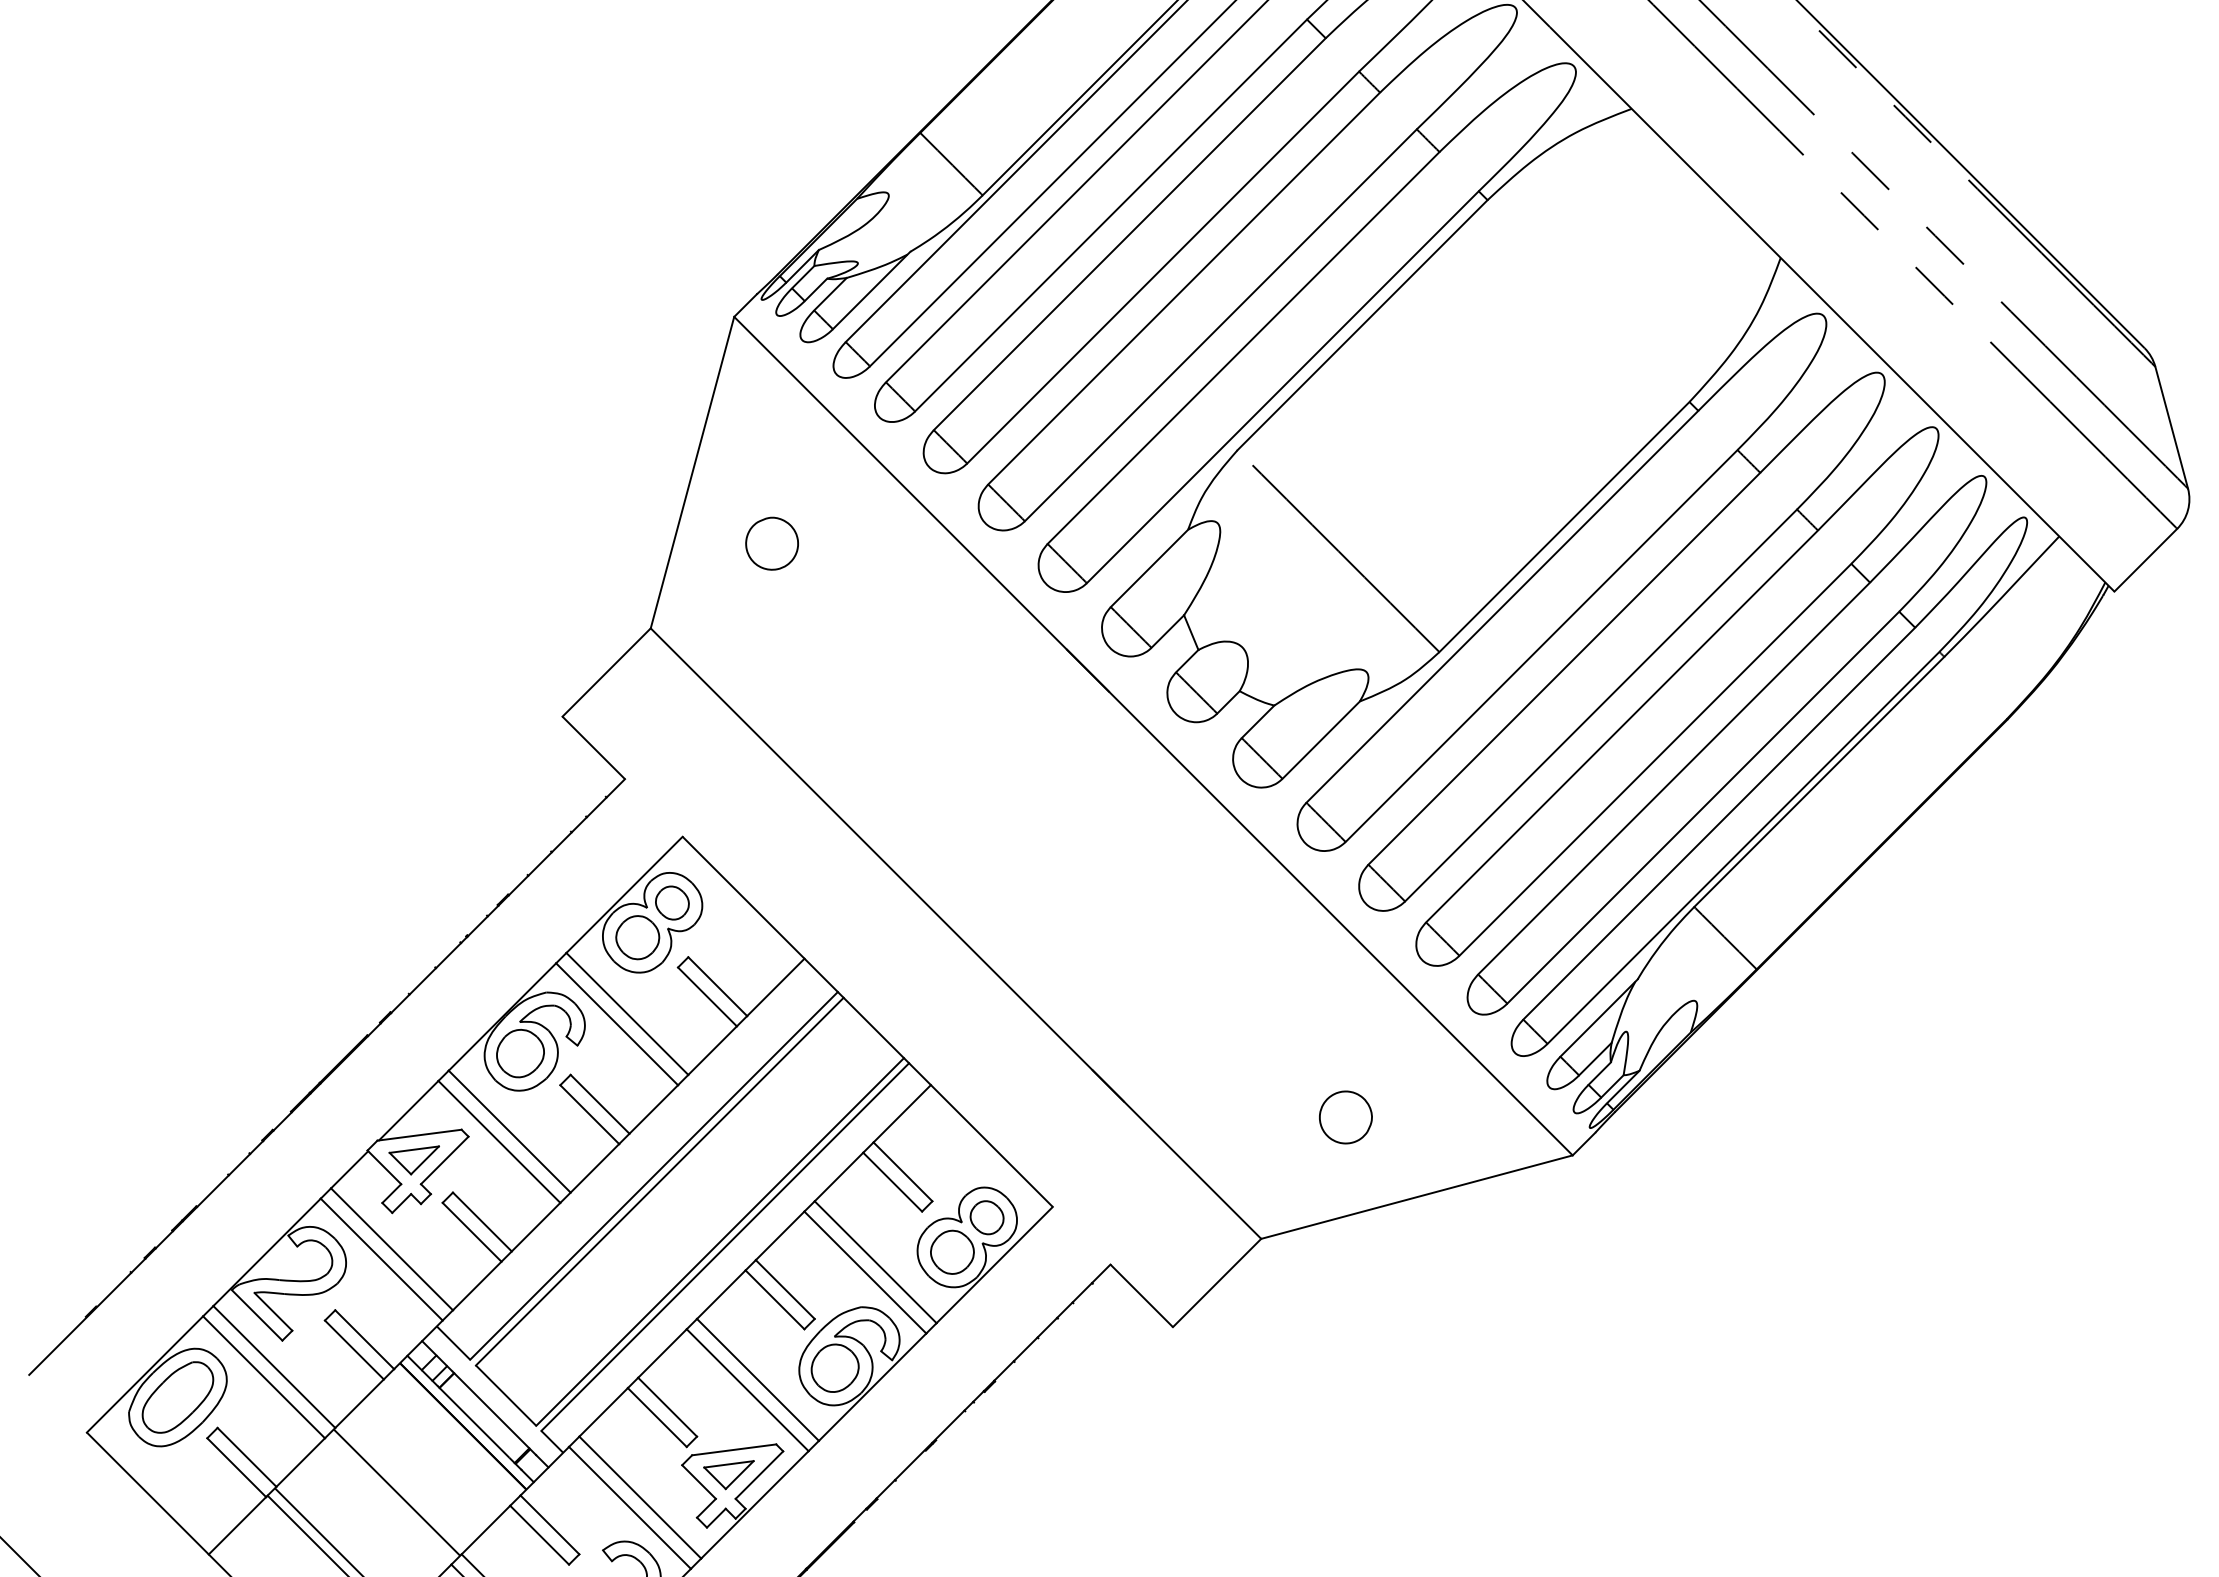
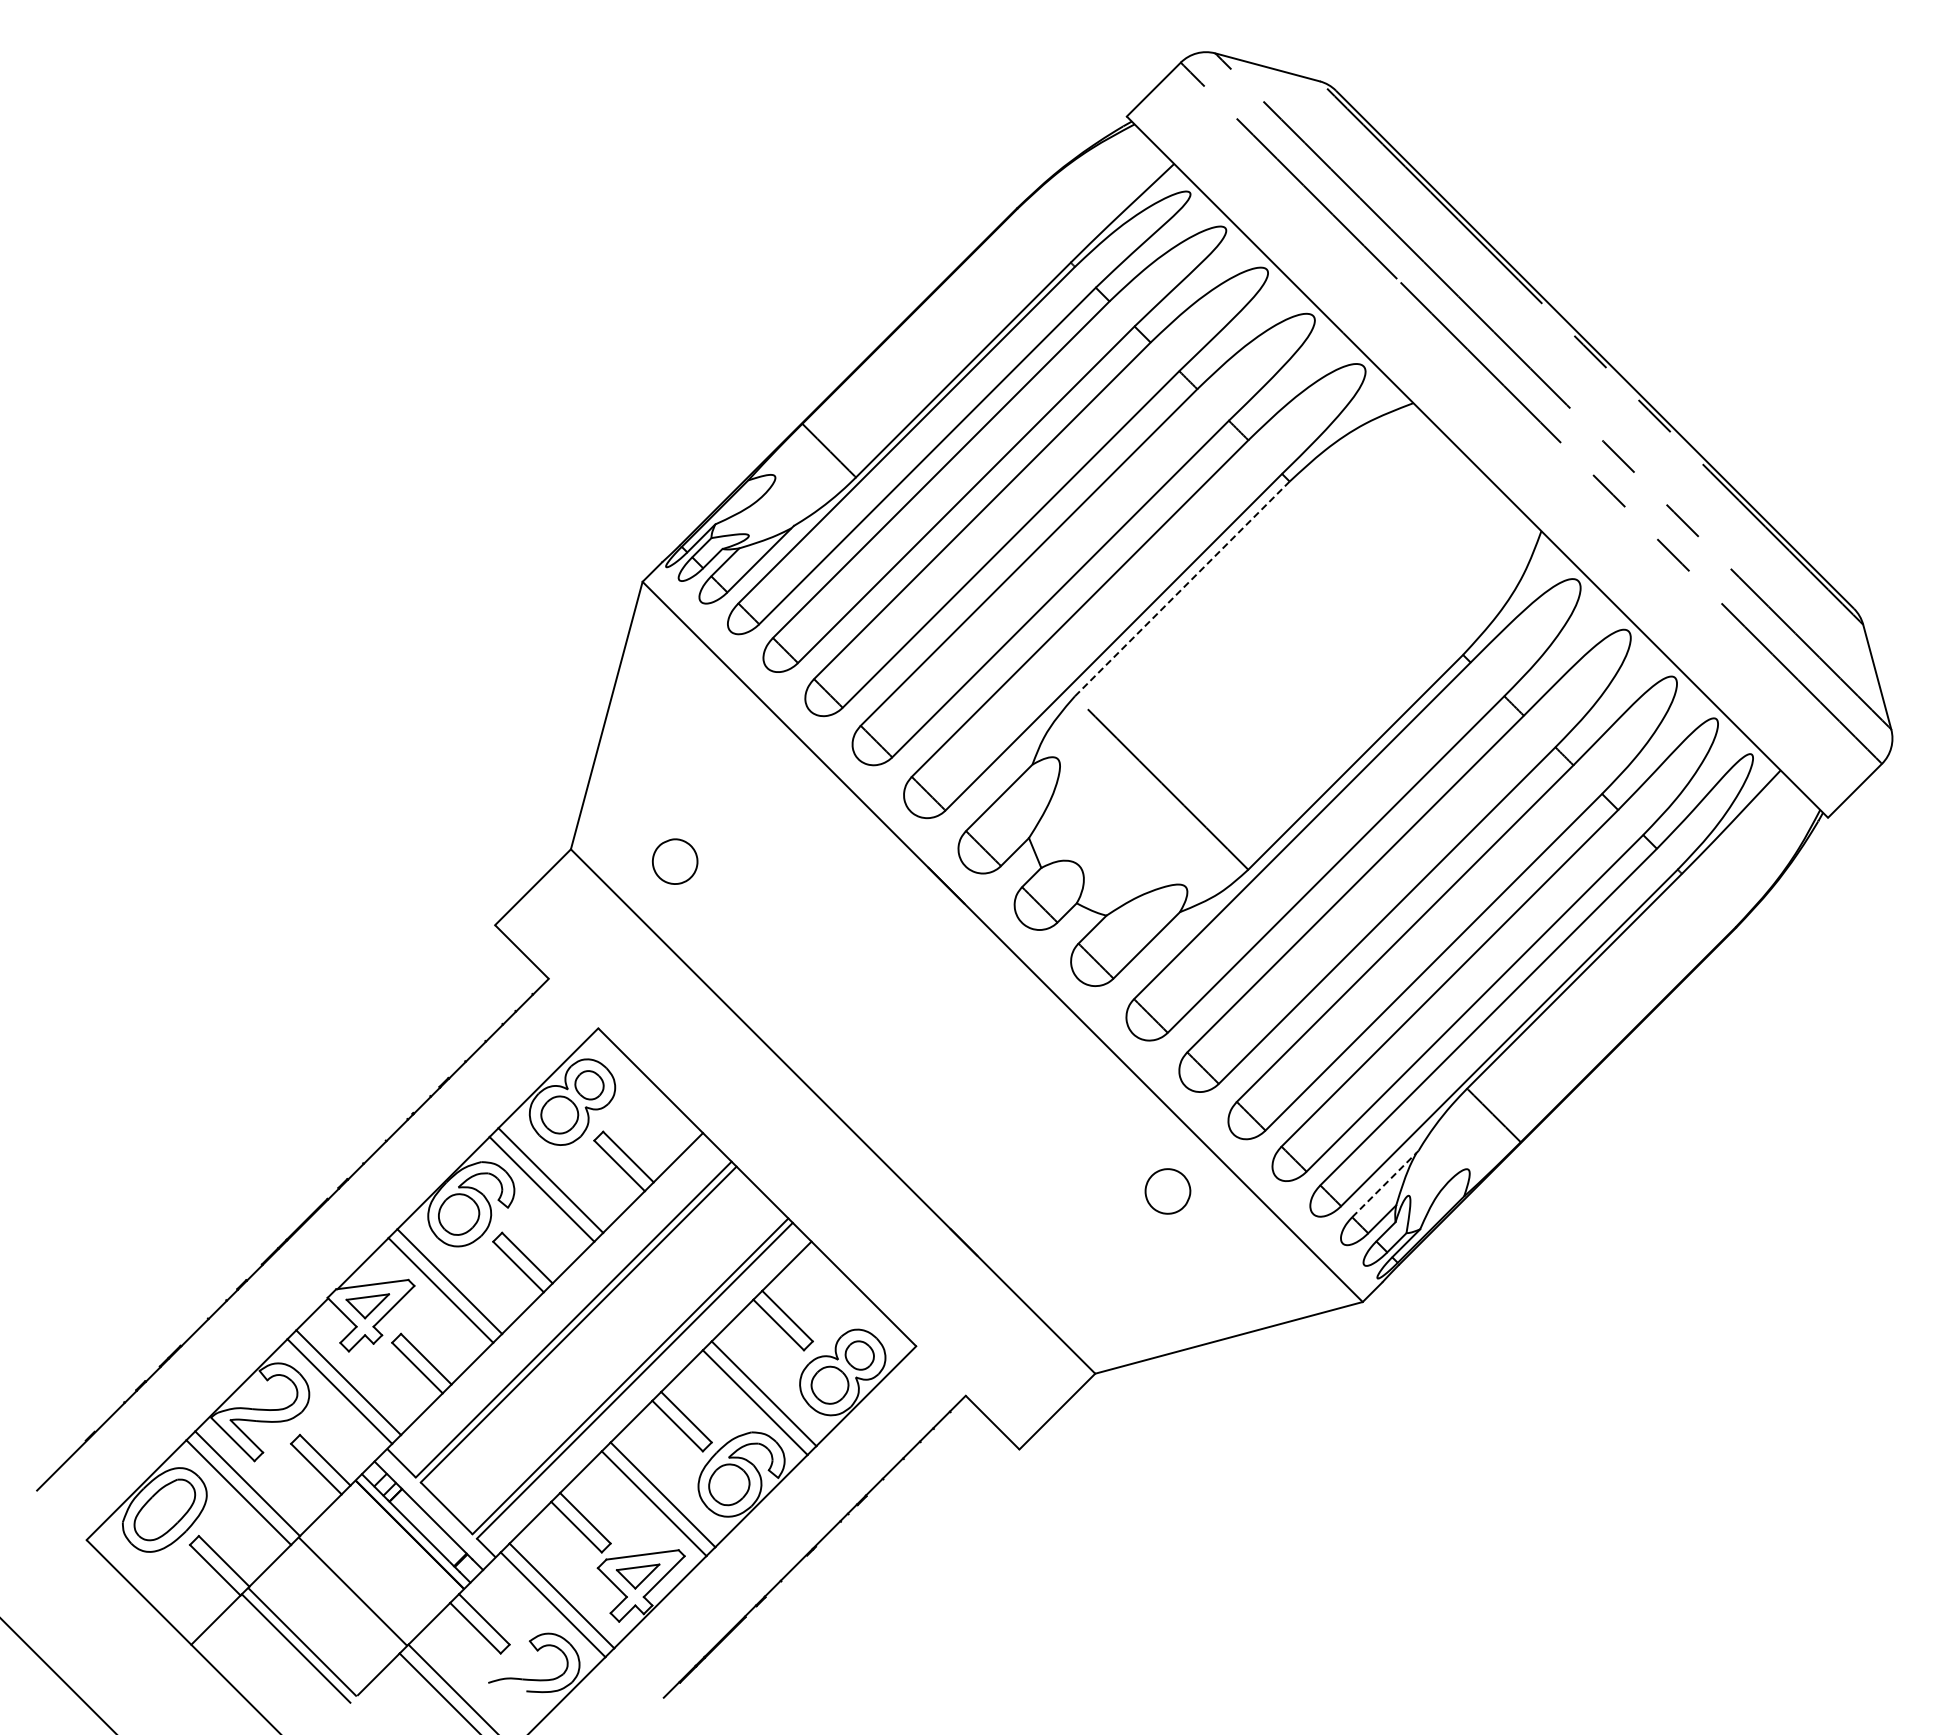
line: (1362, 324) -> (1182, 588), solid -> dashed
part: (772, 543) -> (675, 861), moved
line: (1599, 1018) -> (1385, 1184), solid -> dashed
part: (1345, 1117) -> (1167, 1191), moved

